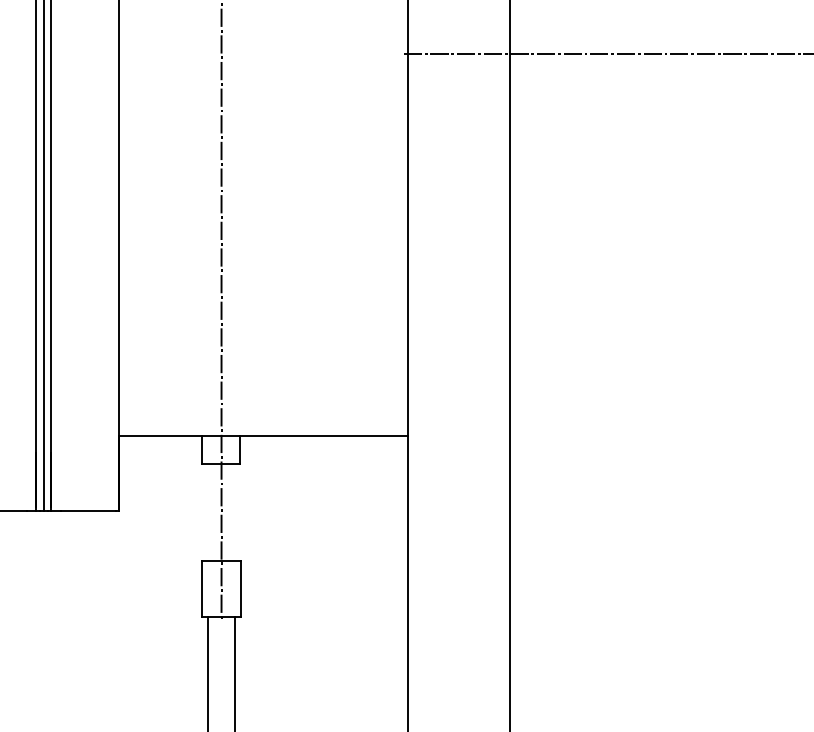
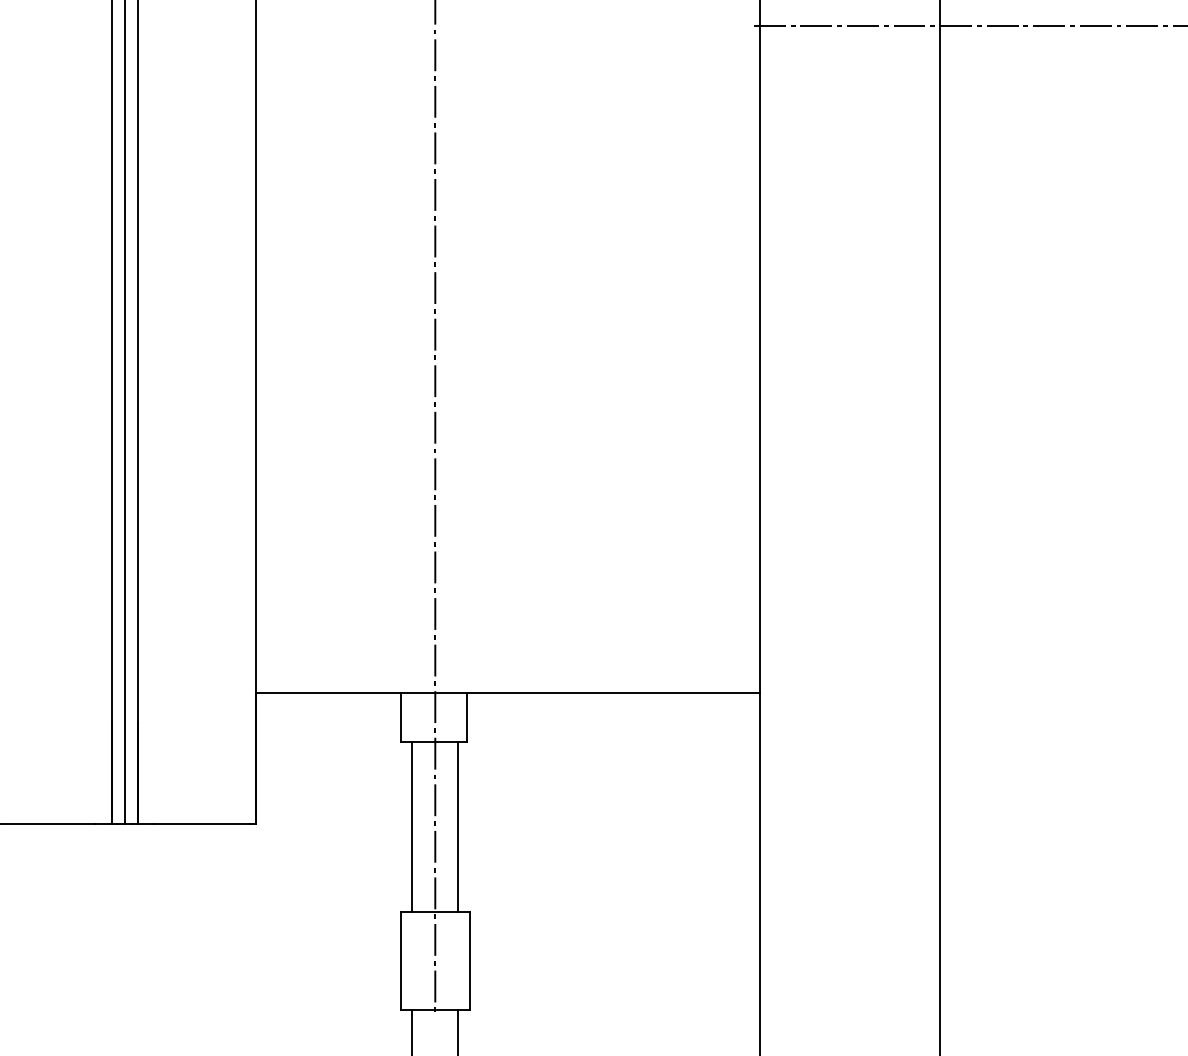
line: (208, 512) -> (412, 826), added
line: (234, 512) -> (457, 826), added

